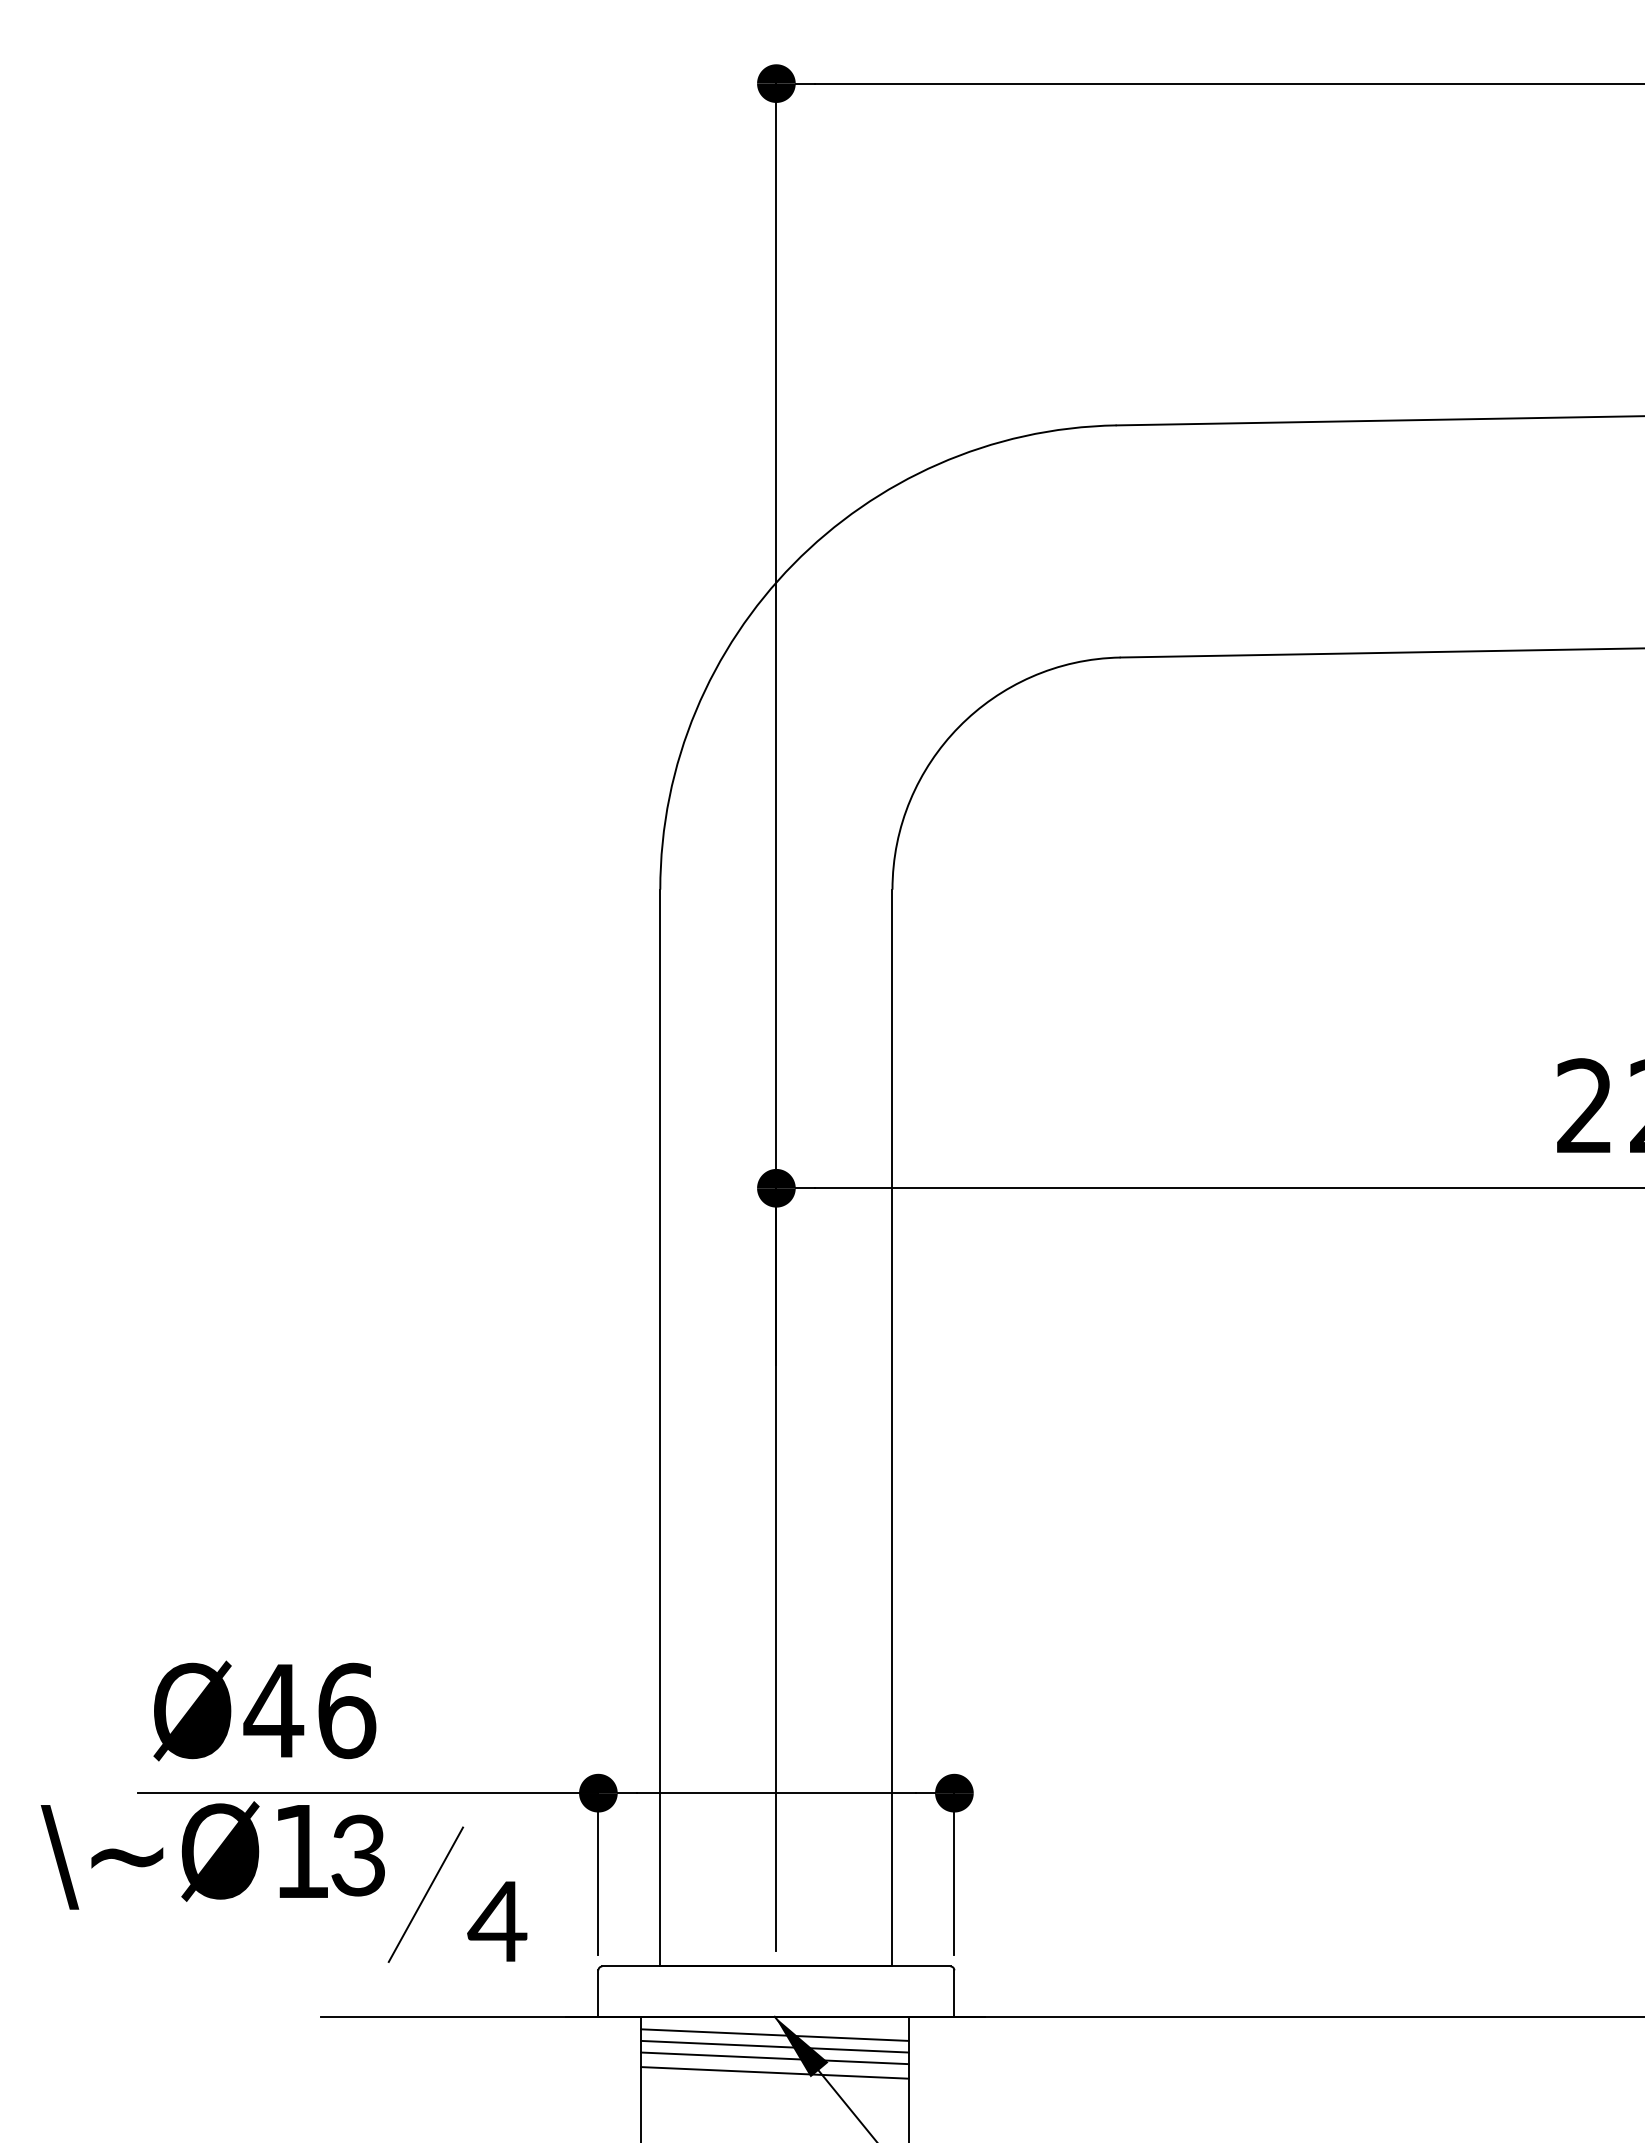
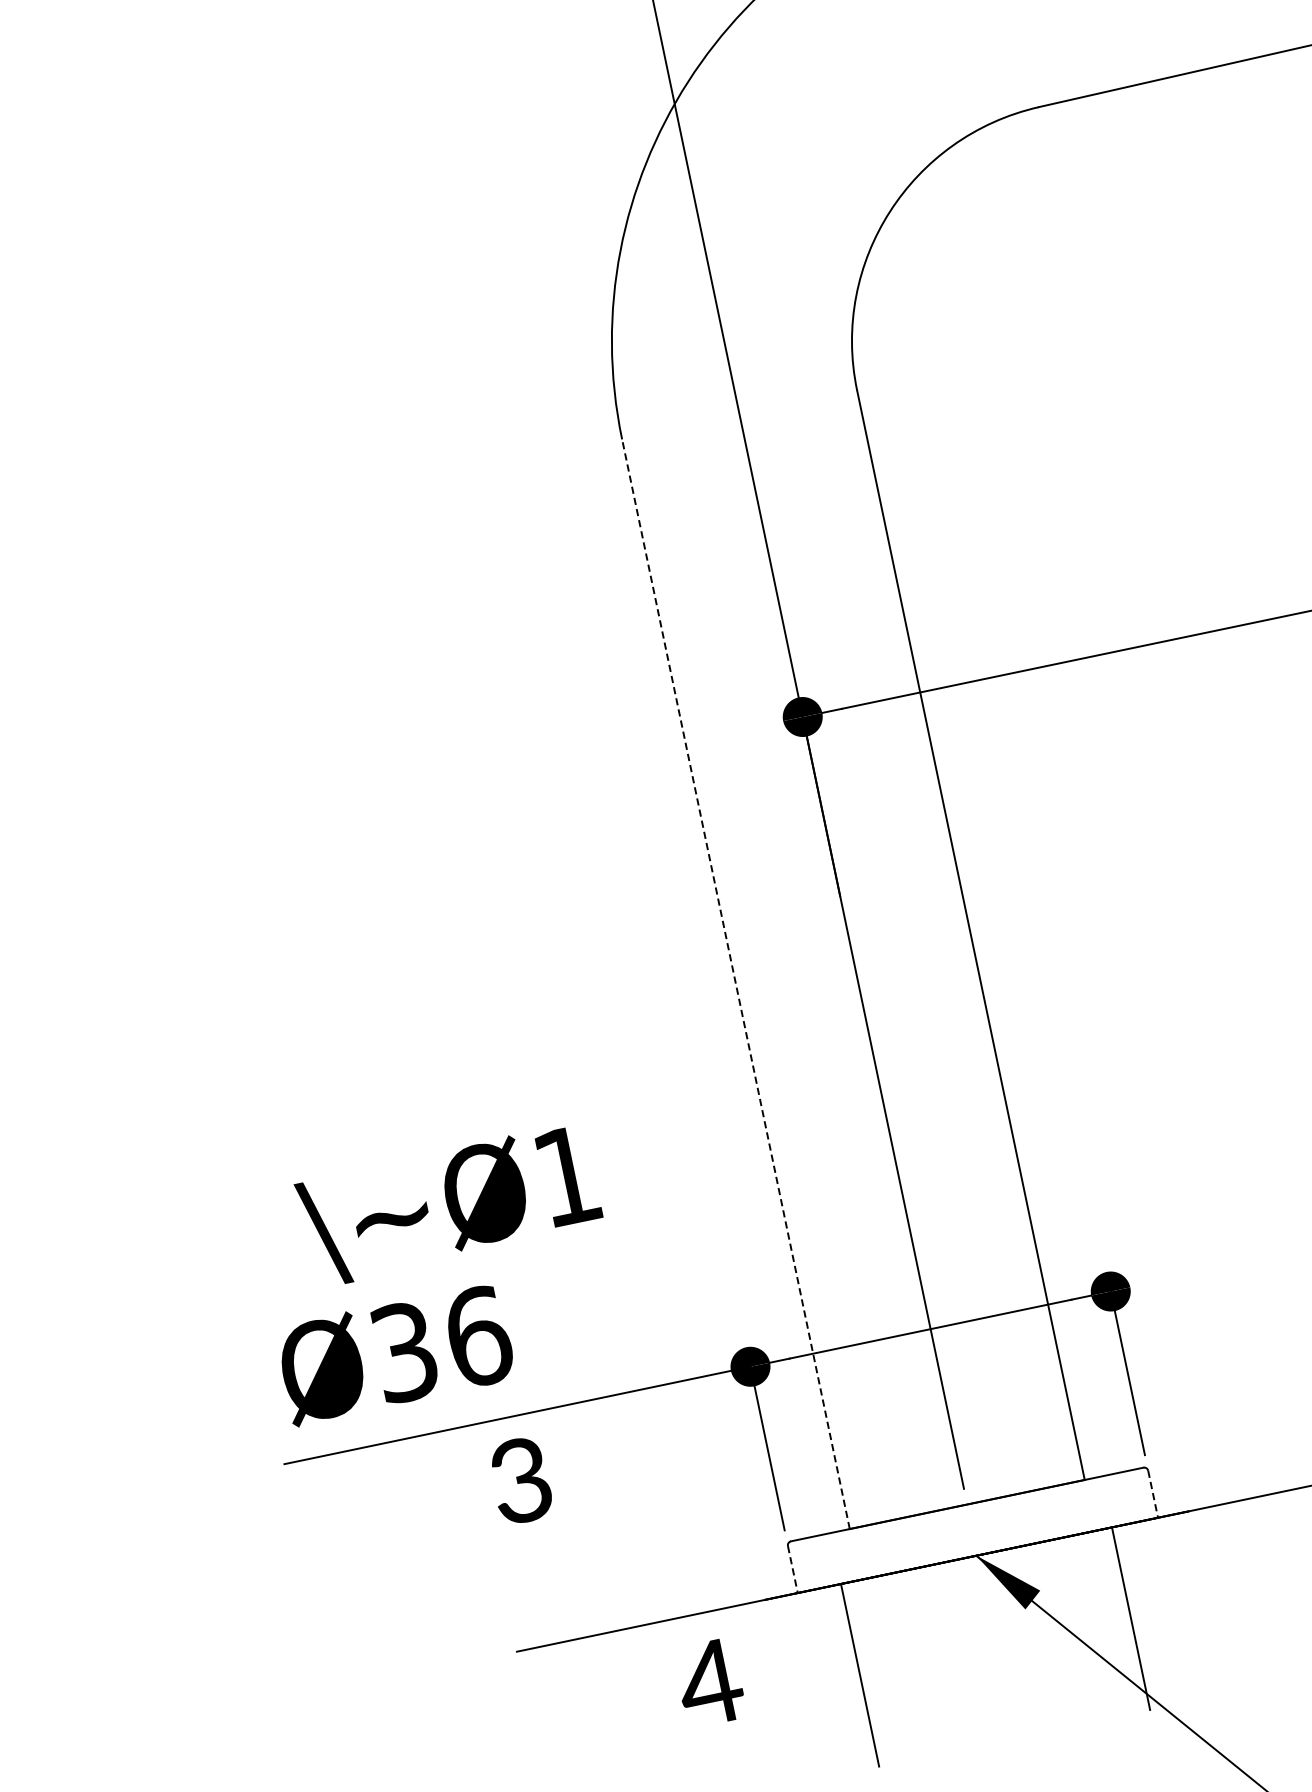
line: (660, 1427) -> (736, 983), solid -> dashed
text: (273, 1710) -> (404, 1351), Ø46 -> Ø36
text: (183, 1855) -> (448, 1205), moved
line: (425, 1894) -> (596, 1505), removed
text: (497, 1921) -> (709, 1682), moved
line: (598, 1994) -> (793, 1570), solid -> dashed
line: (954, 1994) -> (1153, 1495), solid -> dashed
line: (774, 2034) -> (979, 1573), removed
line: (774, 2046) -> (982, 1585), removed
line: (774, 2058) -> (984, 1598), removed
line: (774, 2072) -> (987, 1612), removed

